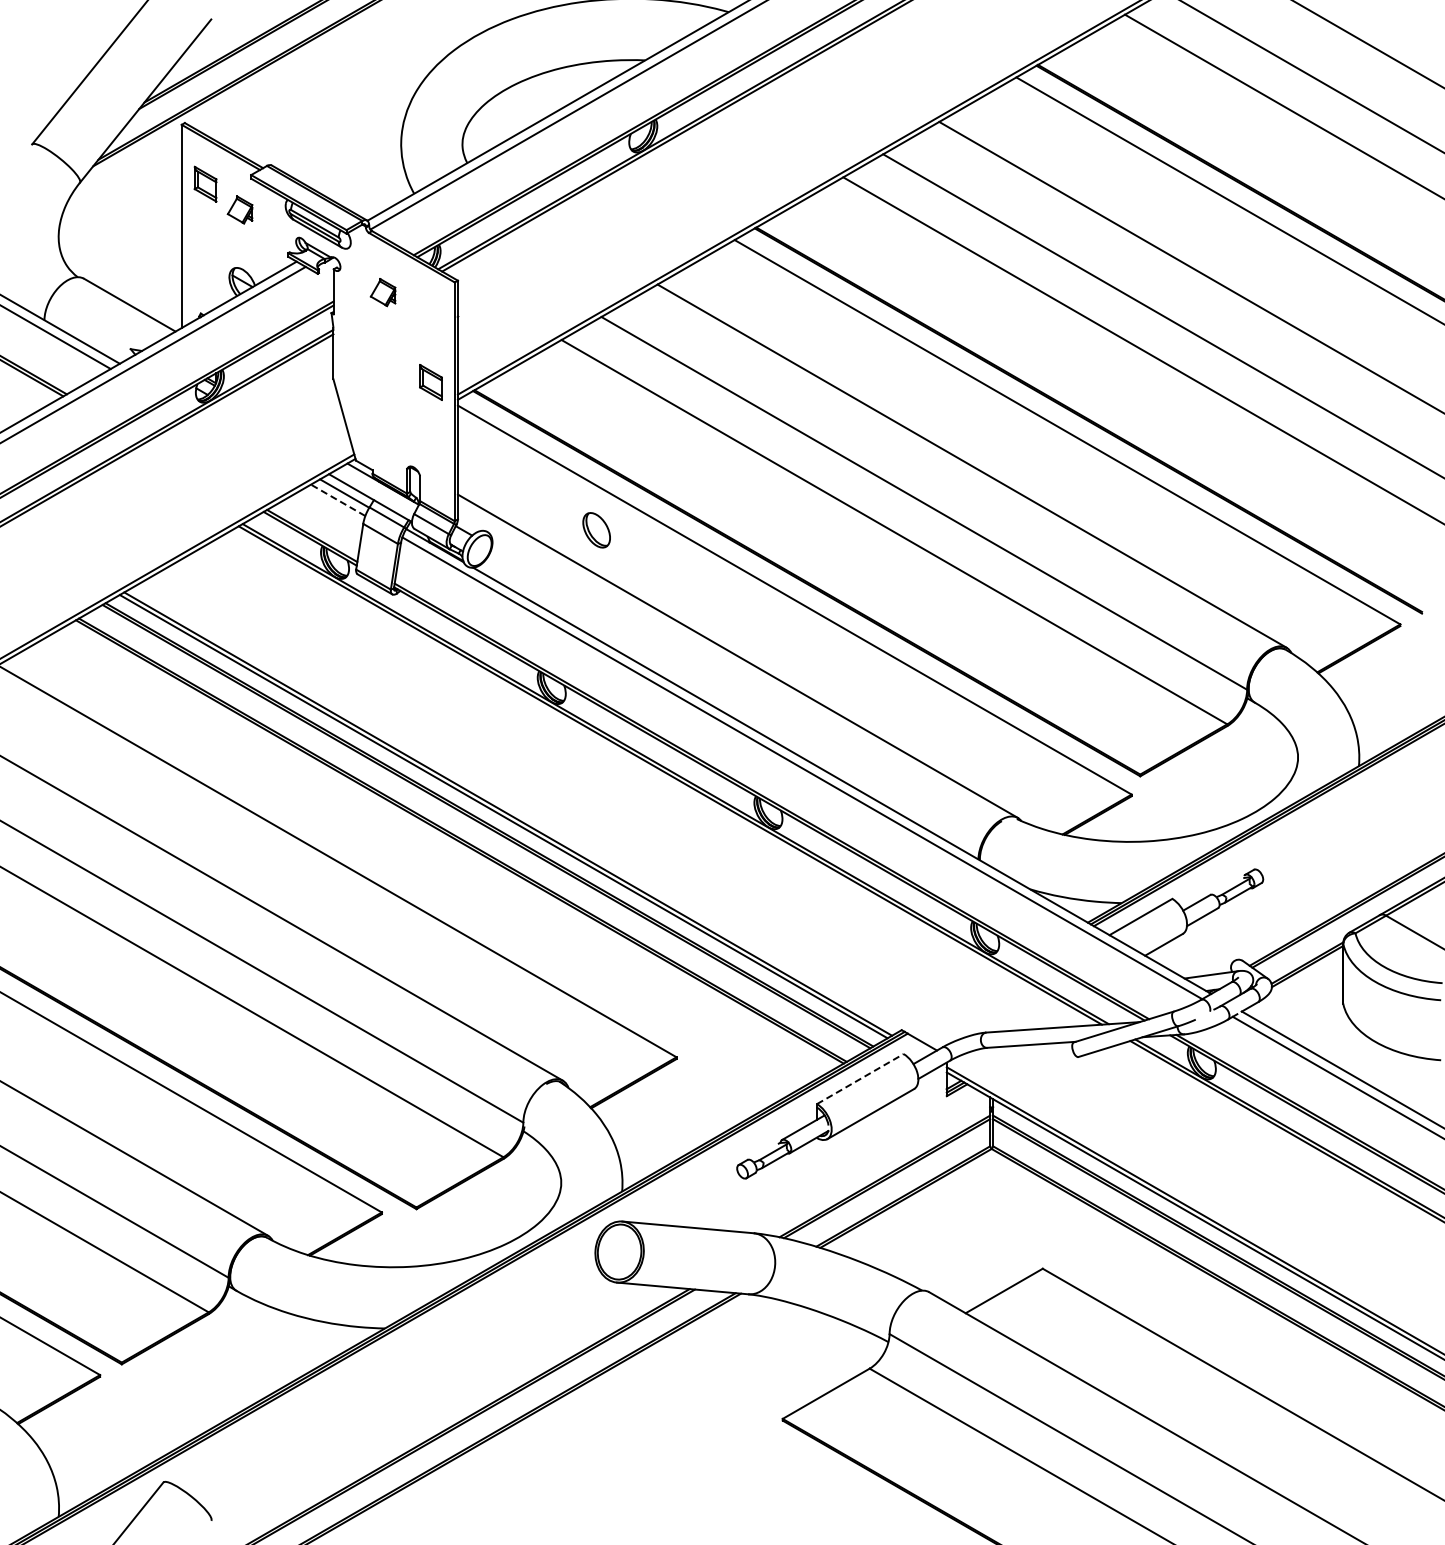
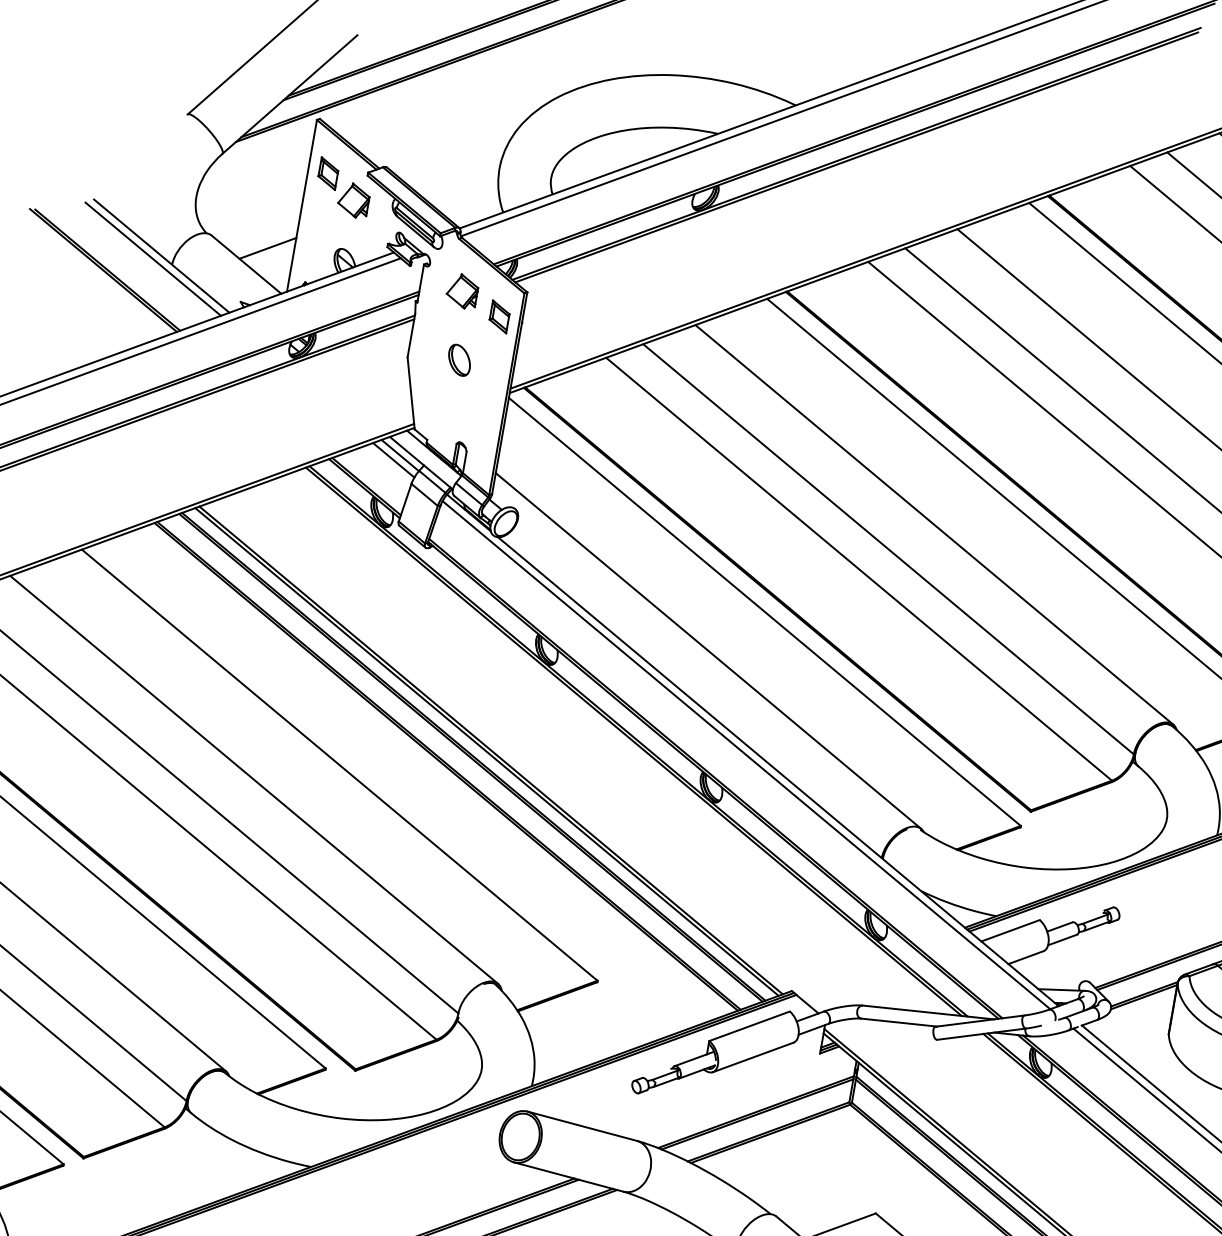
part: (239, 209) -> (353, 200), size x1.43
line: (150, 281) -> (267, 247), added
part: (382, 292) -> (461, 291), size x1.43
part: (430, 382) -> (499, 316), moved
line: (337, 500) -> (393, 460), dashed -> solid
part: (596, 530) -> (459, 360), moved
line: (860, 1078) -> (749, 1025), dashed -> solid

